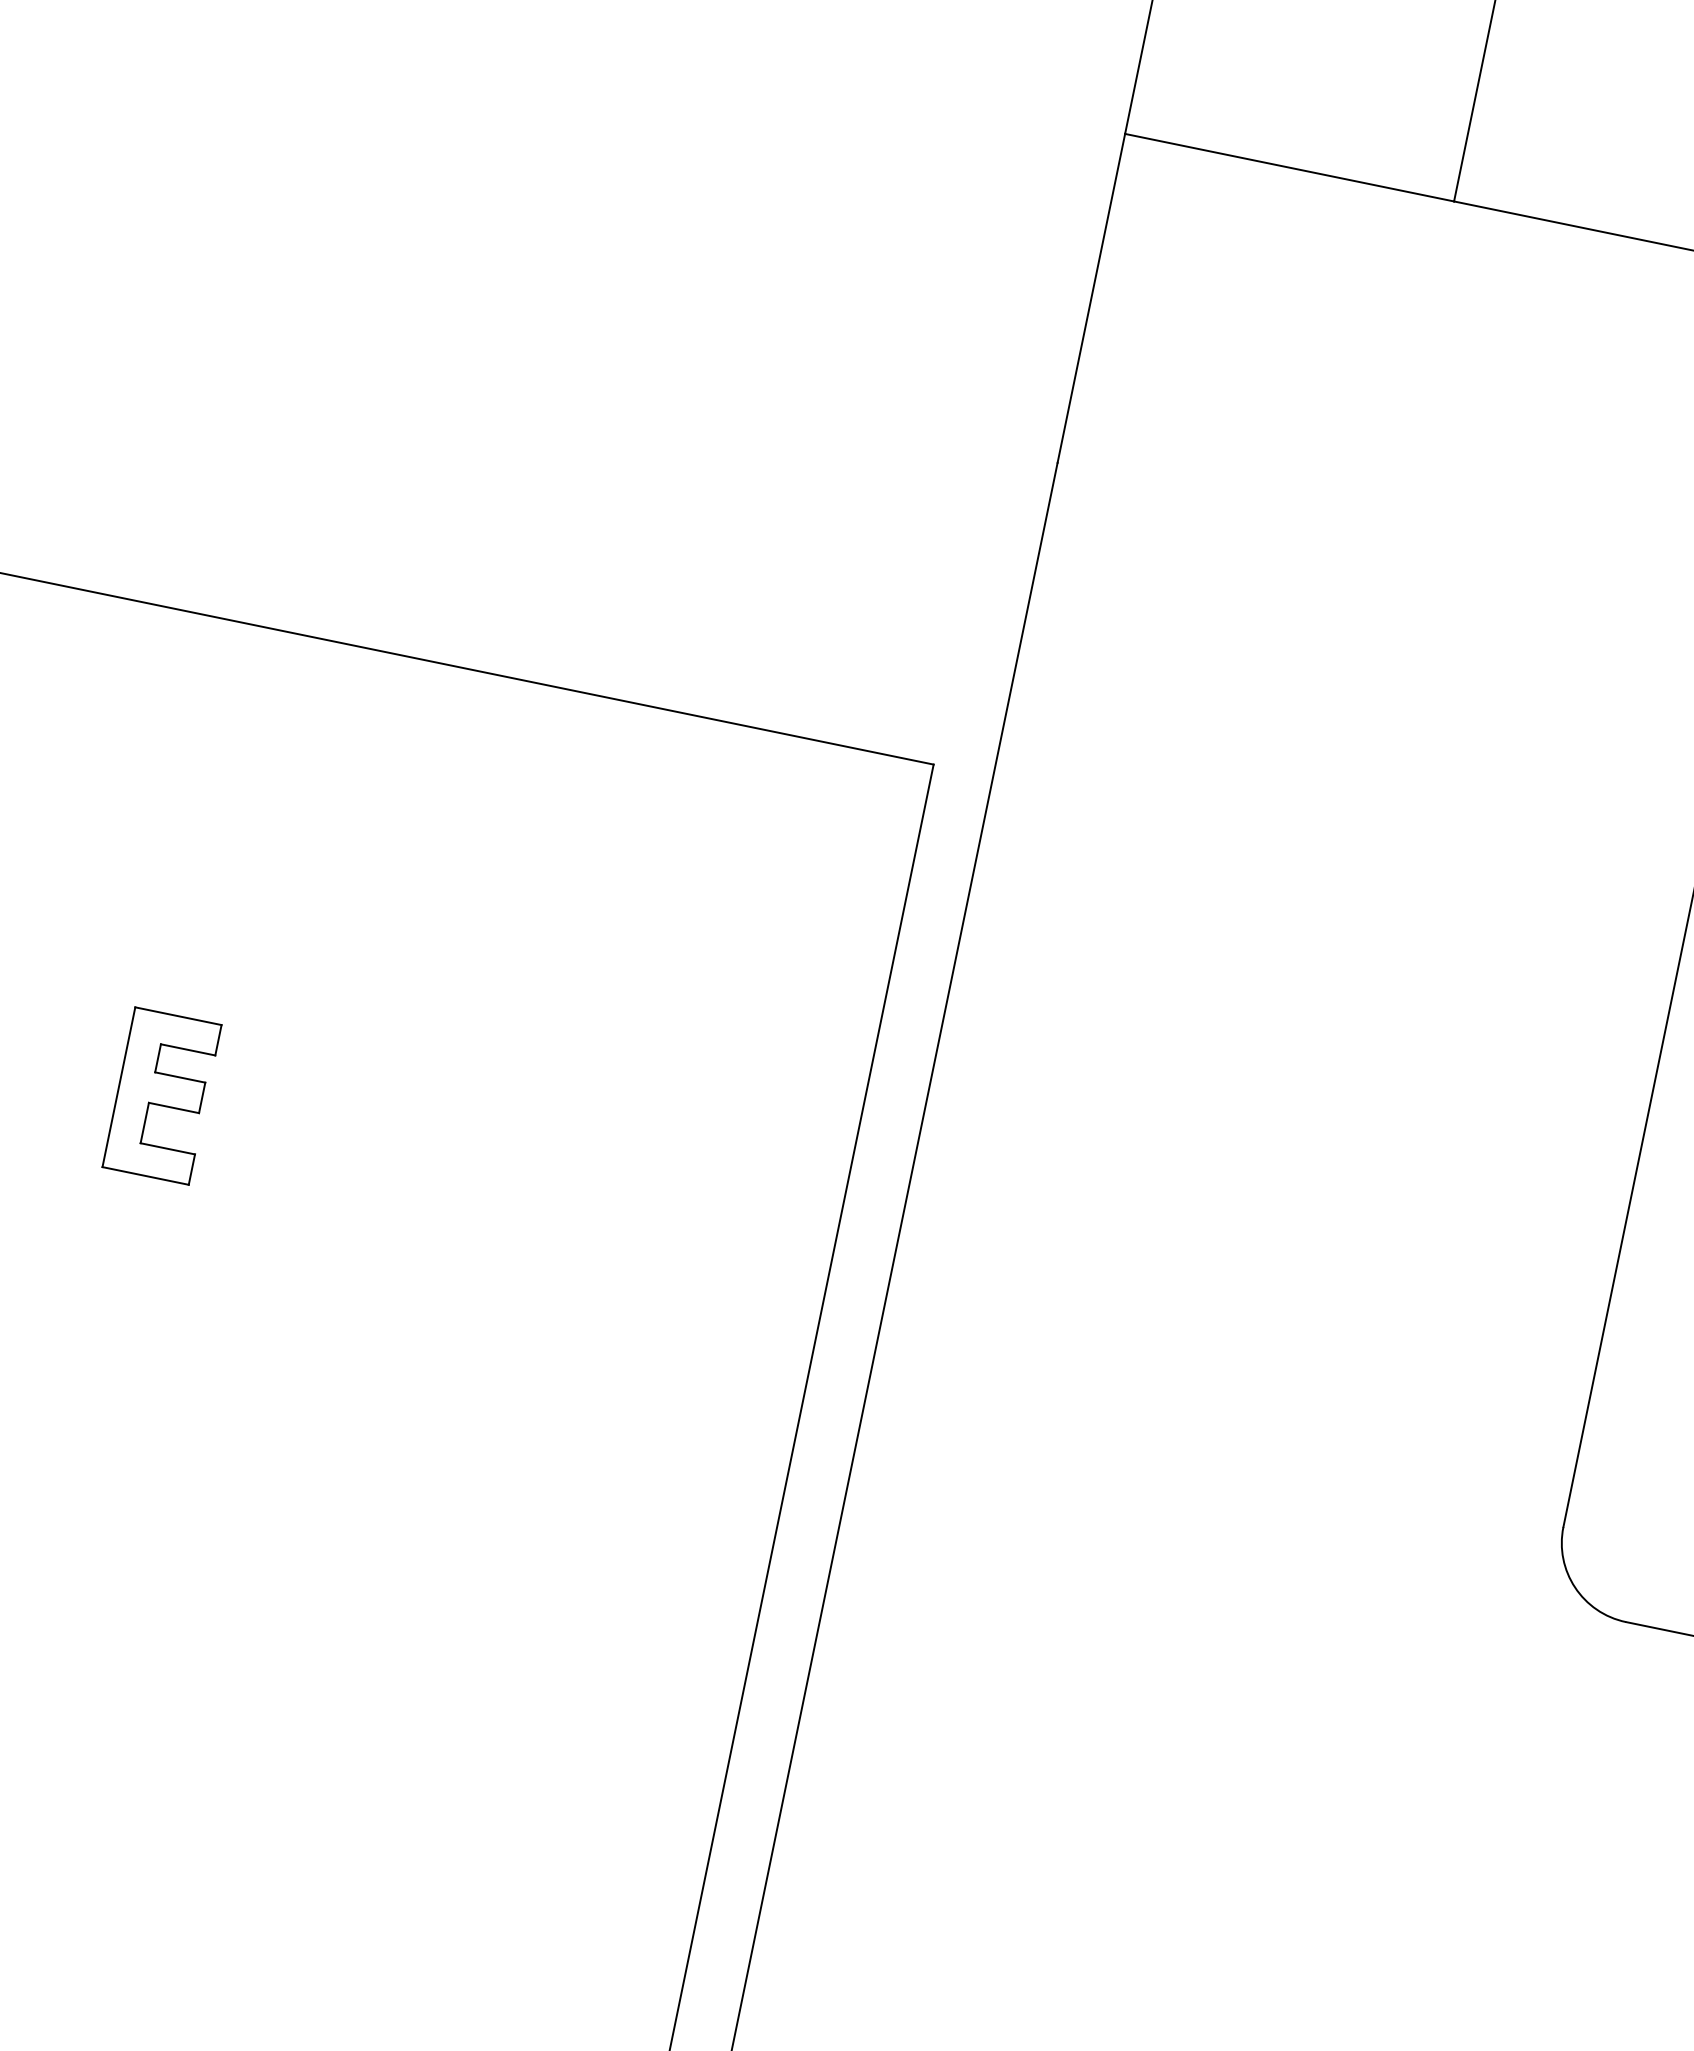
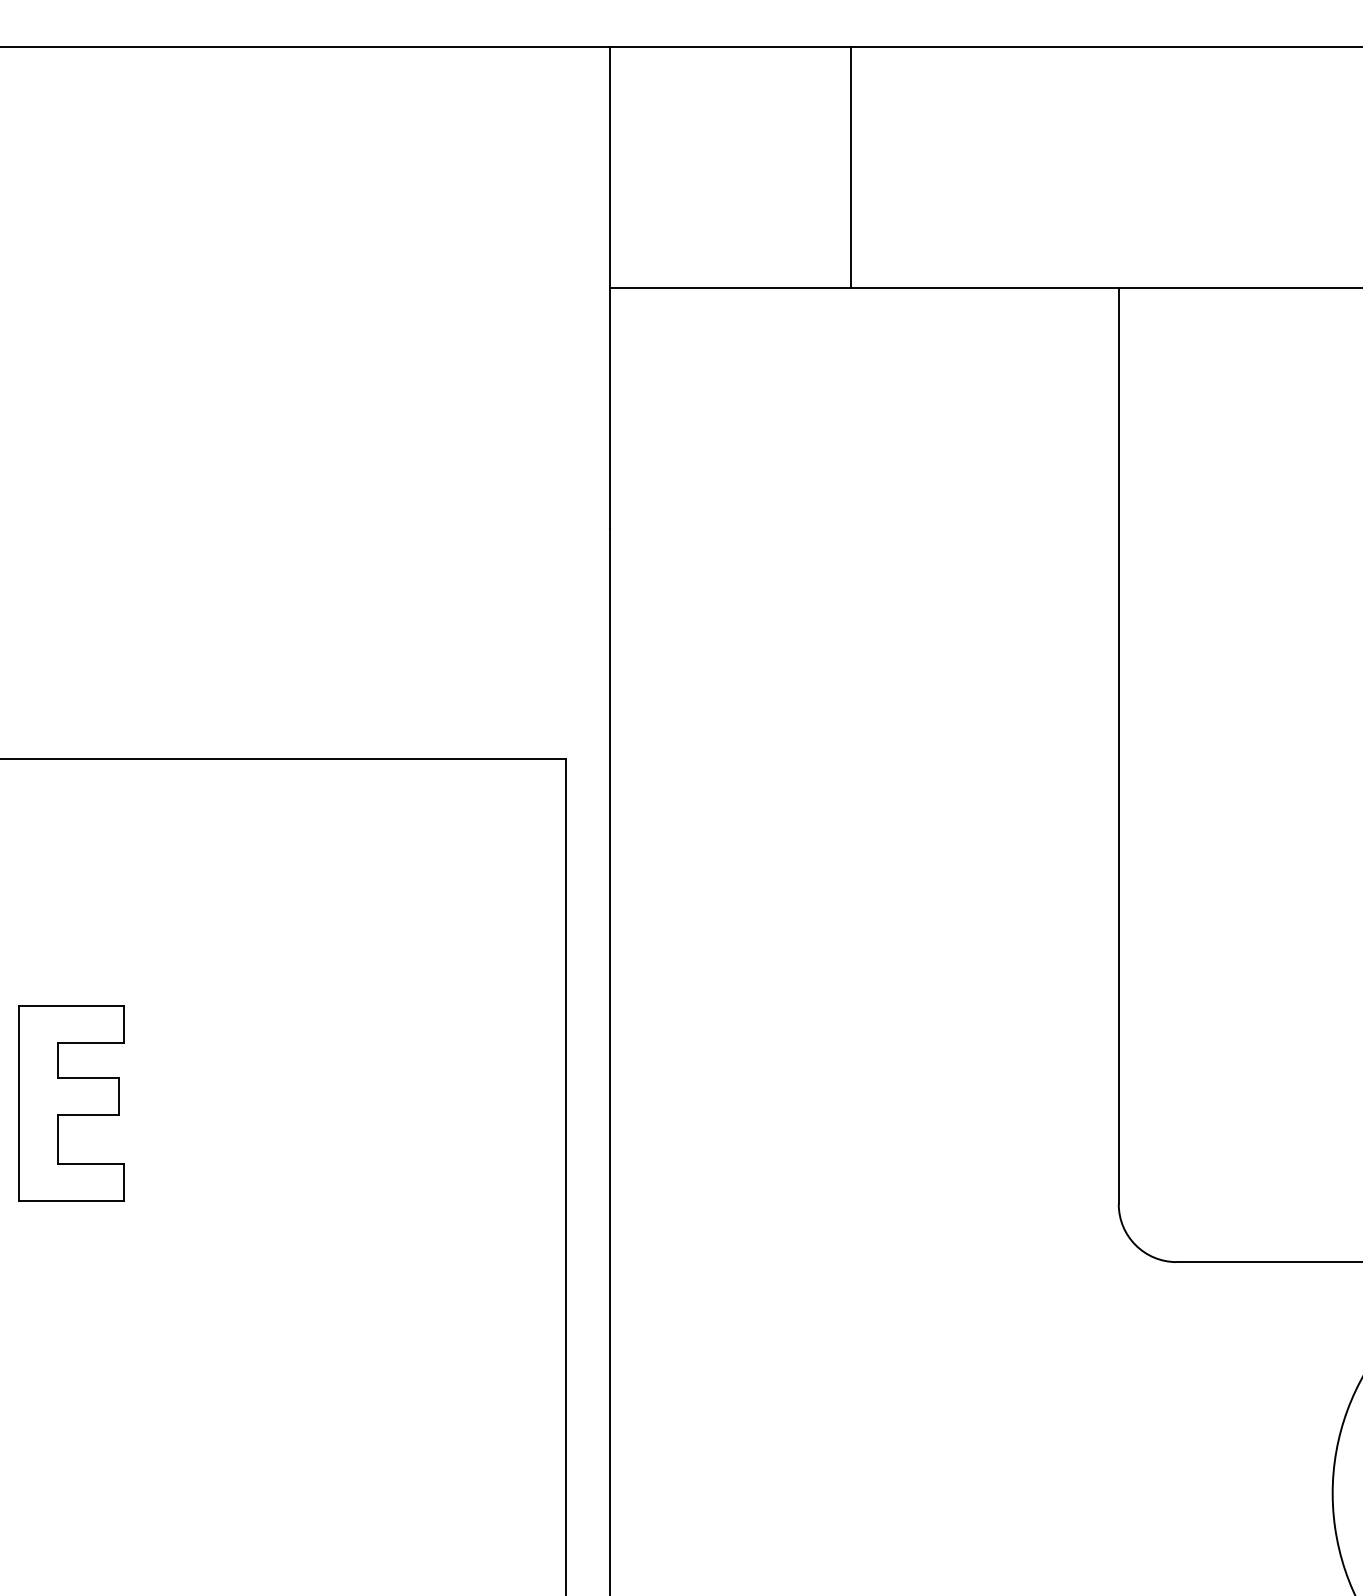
part: (162, 1095) -> (71, 1103), size x1.67

